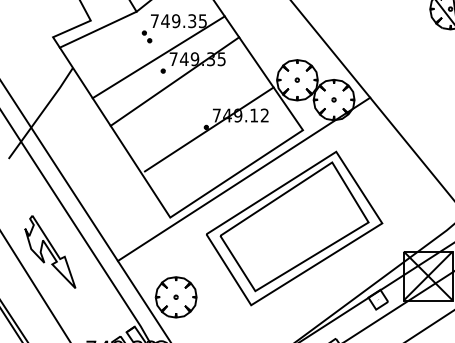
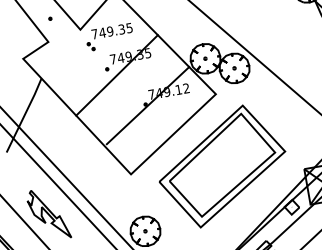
line: (97, 29) -> (54, 47), removed
line: (158, 57) -> (102, 60), removed
line: (243, 179) -> (179, 137), removed

